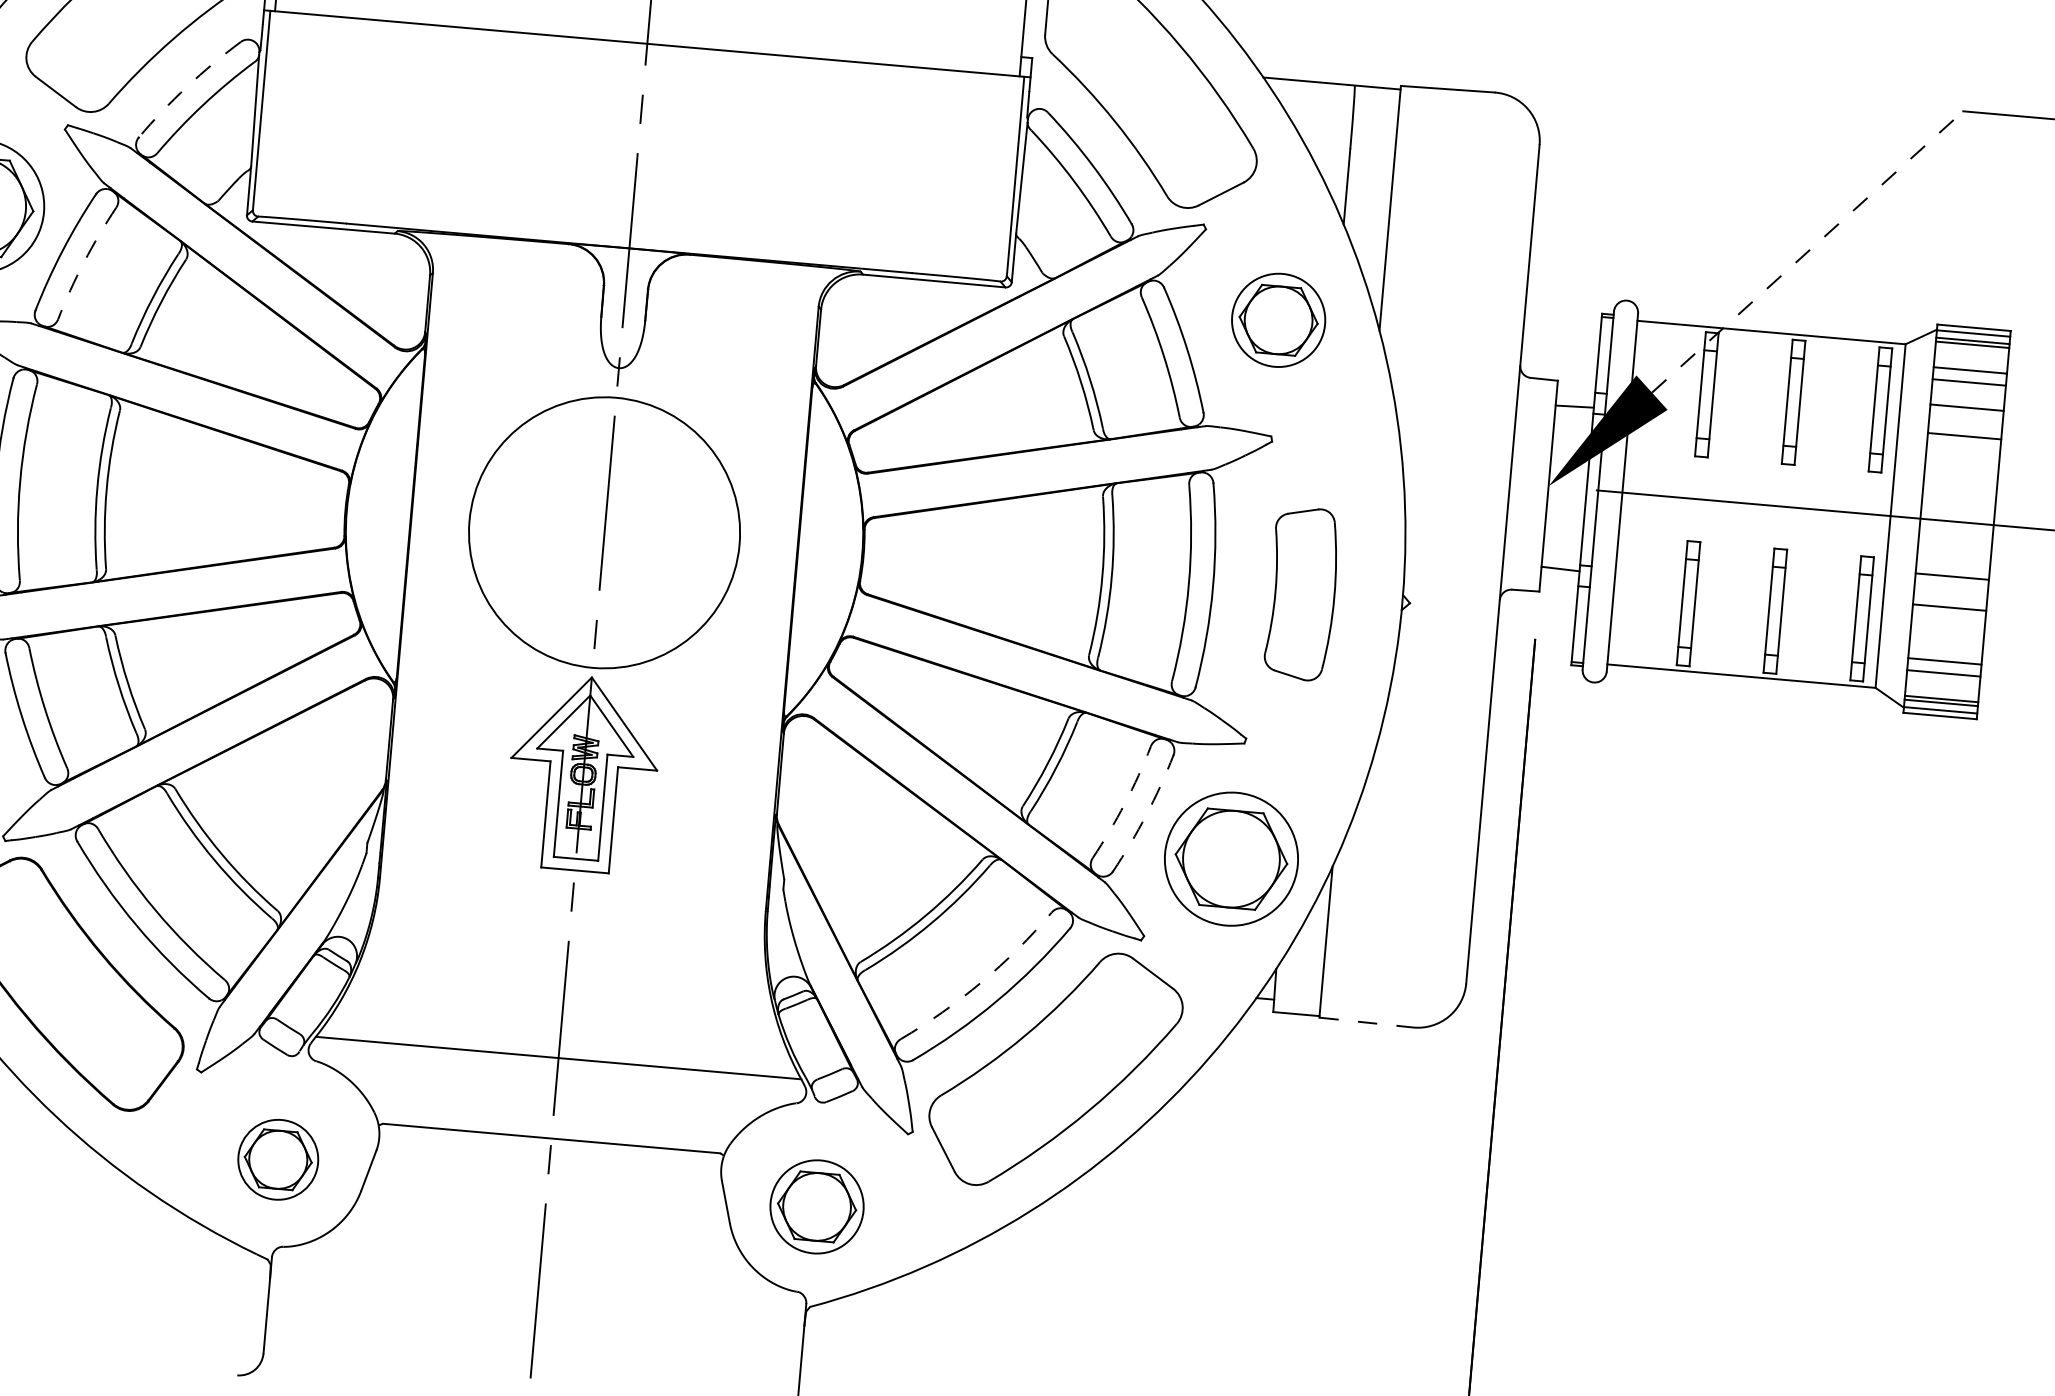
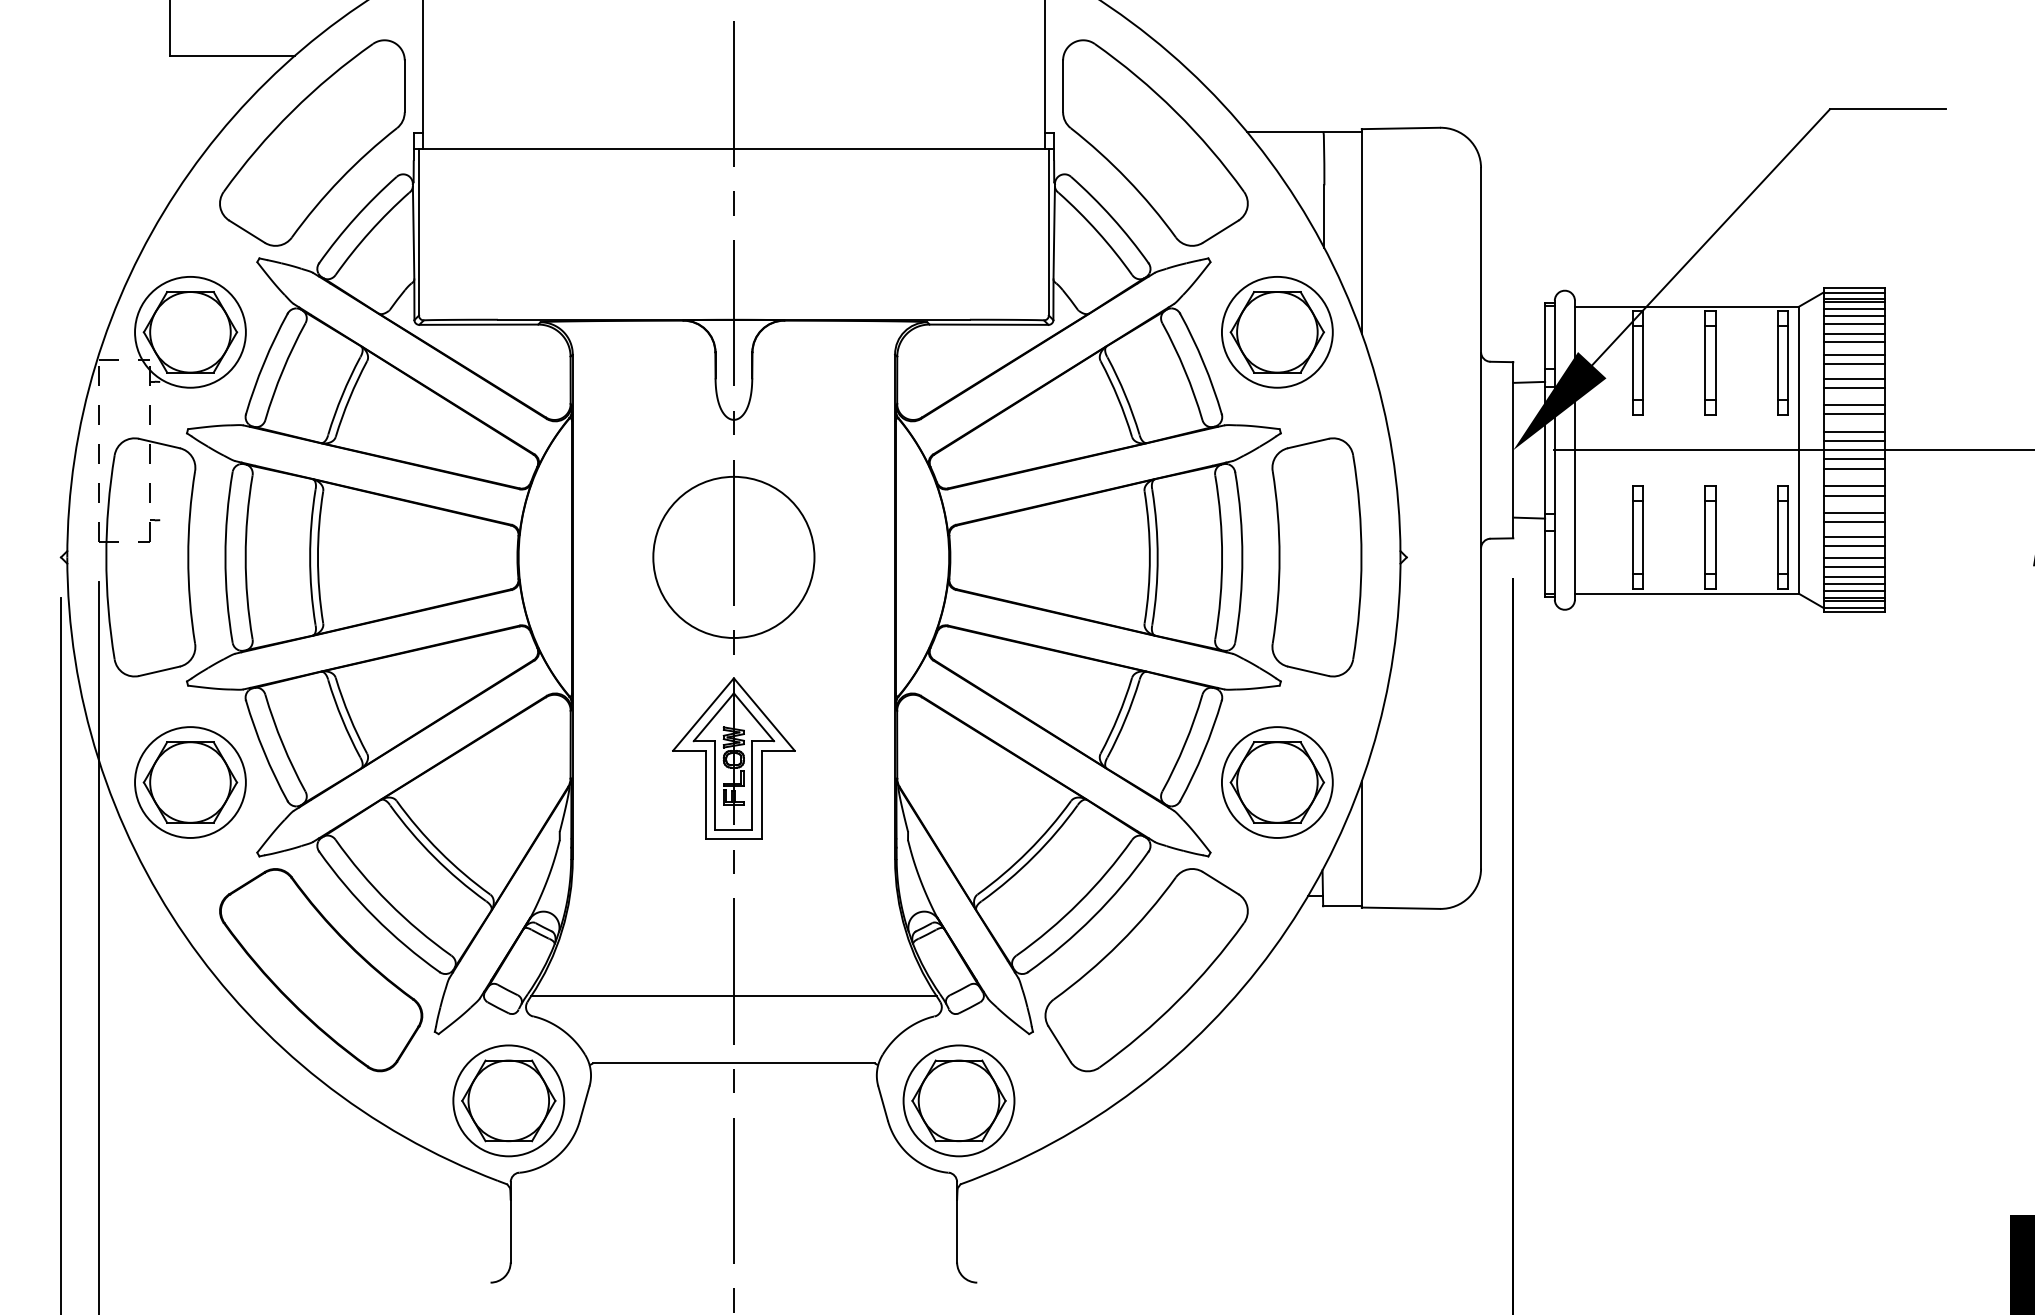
arc: (187, 86) -> (355, 217), dashed -> solid
line: (1808, 252) -> (1711, 237), dashed -> solid
arc: (83, 261) -> (282, 370), dashed -> solid
part: (1278, 320) -> (1277, 332), size x1.43
line: (1971, 353) -> (1854, 309), added
line: (1971, 361) -> (1854, 316), added
line: (1968, 392) -> (1854, 342), added
line: (1966, 418) -> (1854, 363), added
line: (1963, 446) -> (1854, 387), added
line: (1961, 467) -> (1854, 404), added
line: (1960, 479) -> (1854, 414), added
line: (1958, 499) -> (1854, 431), added
line: (1957, 511) -> (1854, 441), added
circle: (604, 532) -> (733, 557), size x0.71
line: (1956, 532) -> (1854, 459), added
line: (1955, 543) -> (1854, 468), added
line: (1953, 565) -> (1854, 486), added
part: (1301, 593) -> (1316, 557), size x1.67
line: (1950, 596) -> (1854, 512), added
line: (1947, 625) -> (1854, 536), added
line: (1947, 635) -> (1854, 545), added
line: (1945, 651) -> (1854, 558), added
line: (1942, 682) -> (1854, 584), added
line: (1942, 690) -> (1854, 591), added
arc: (1124, 803) -> (1184, 744), dashed -> solid
arc: (1146, 815) -> (1203, 752), dashed -> solid
arc: (982, 982) -> (1079, 902), dashed -> solid
line: (1366, 1022) -> (1401, 908), dashed -> solid
part: (277, 1159) -> (508, 1100), size x1.67
part: (816, 1206) -> (958, 1100), size x1.43

